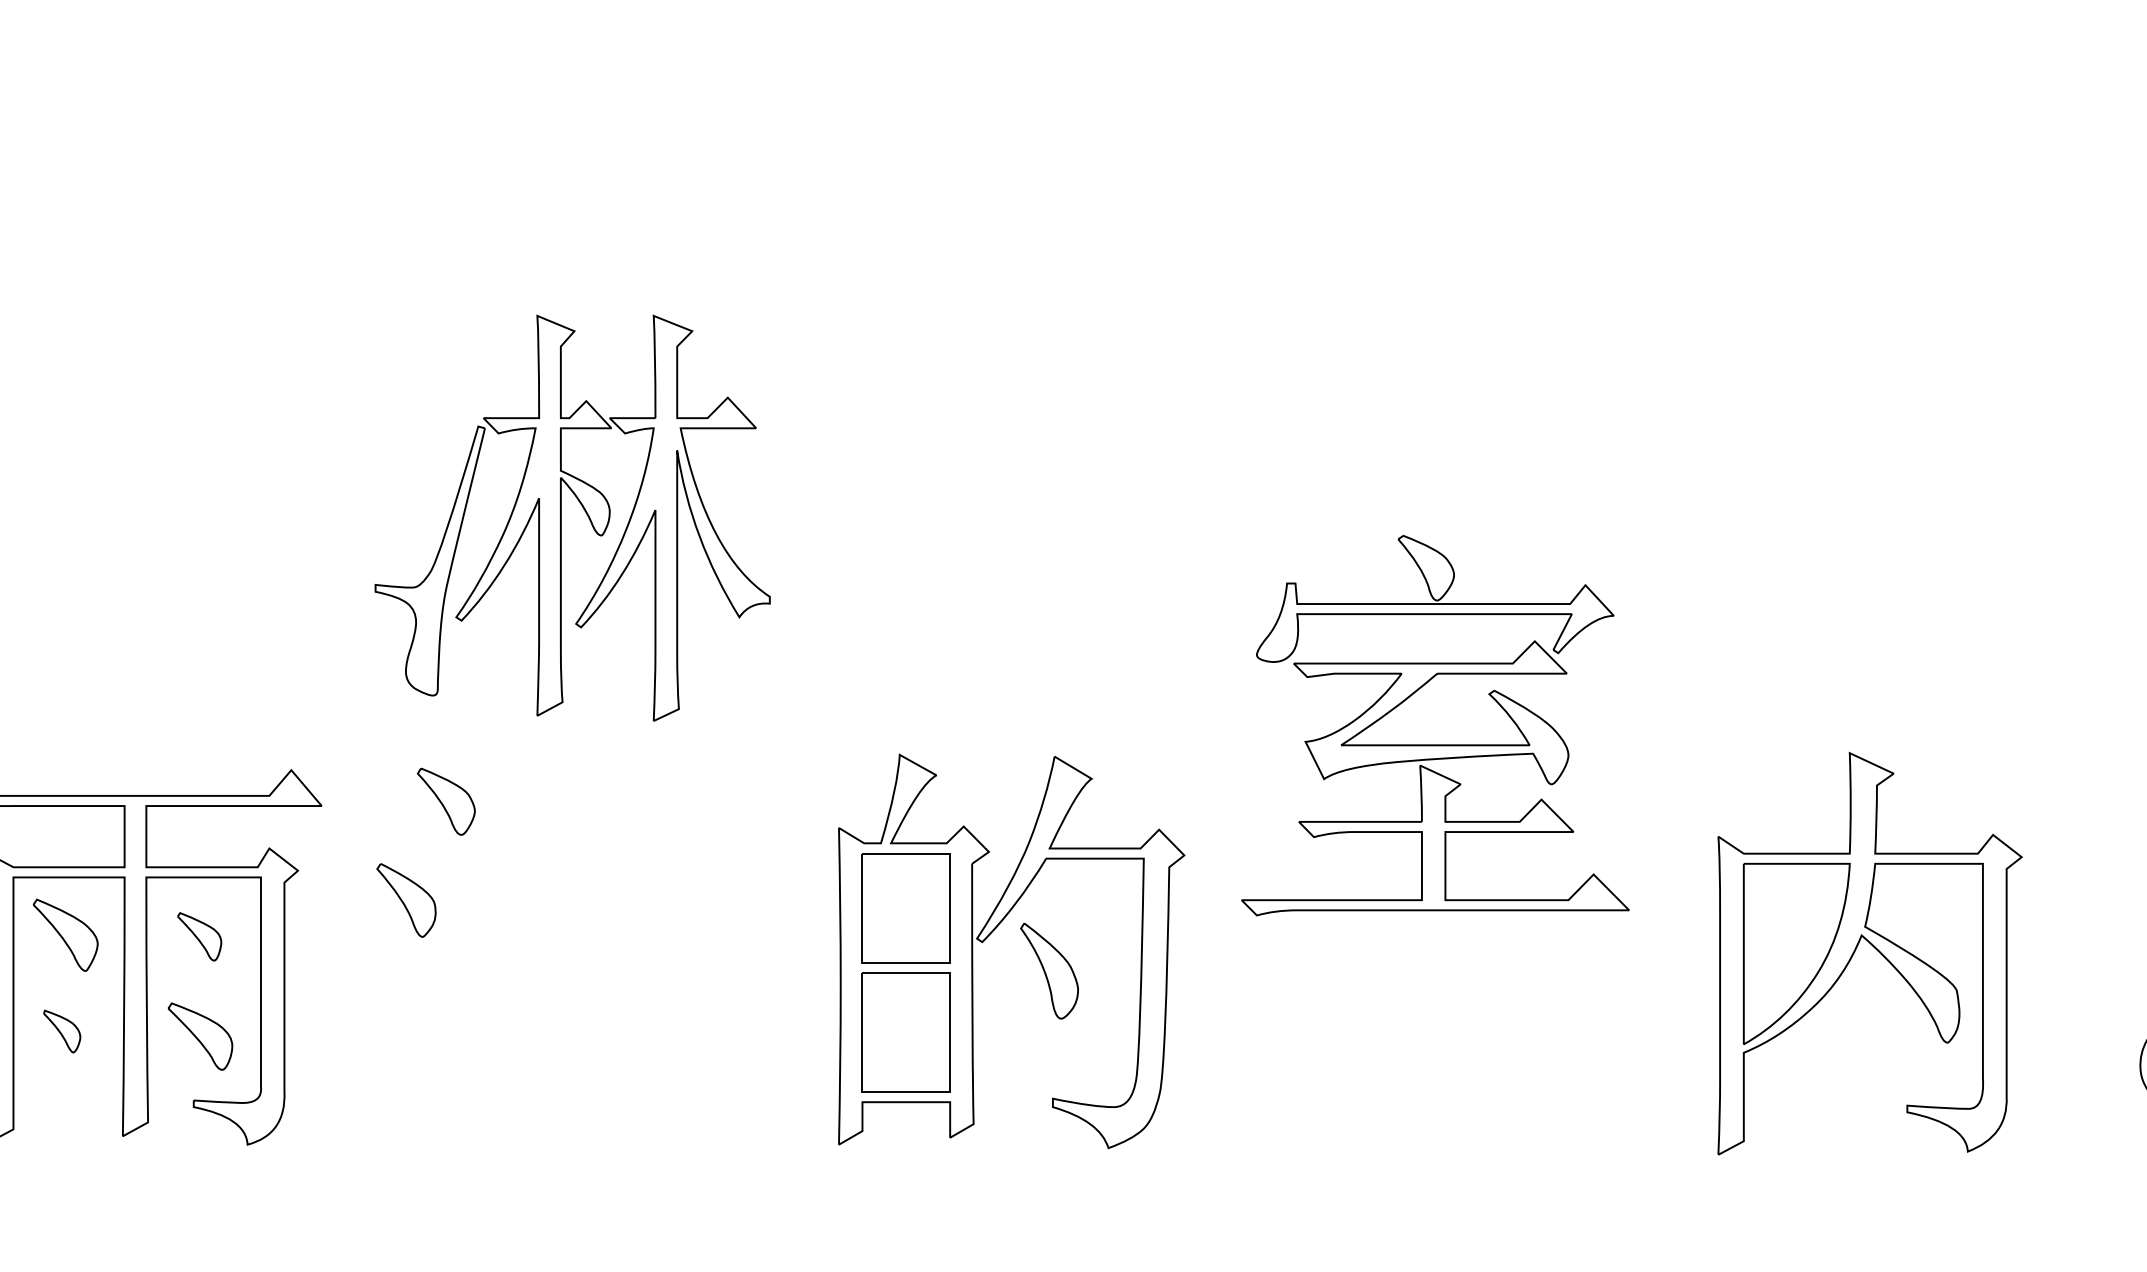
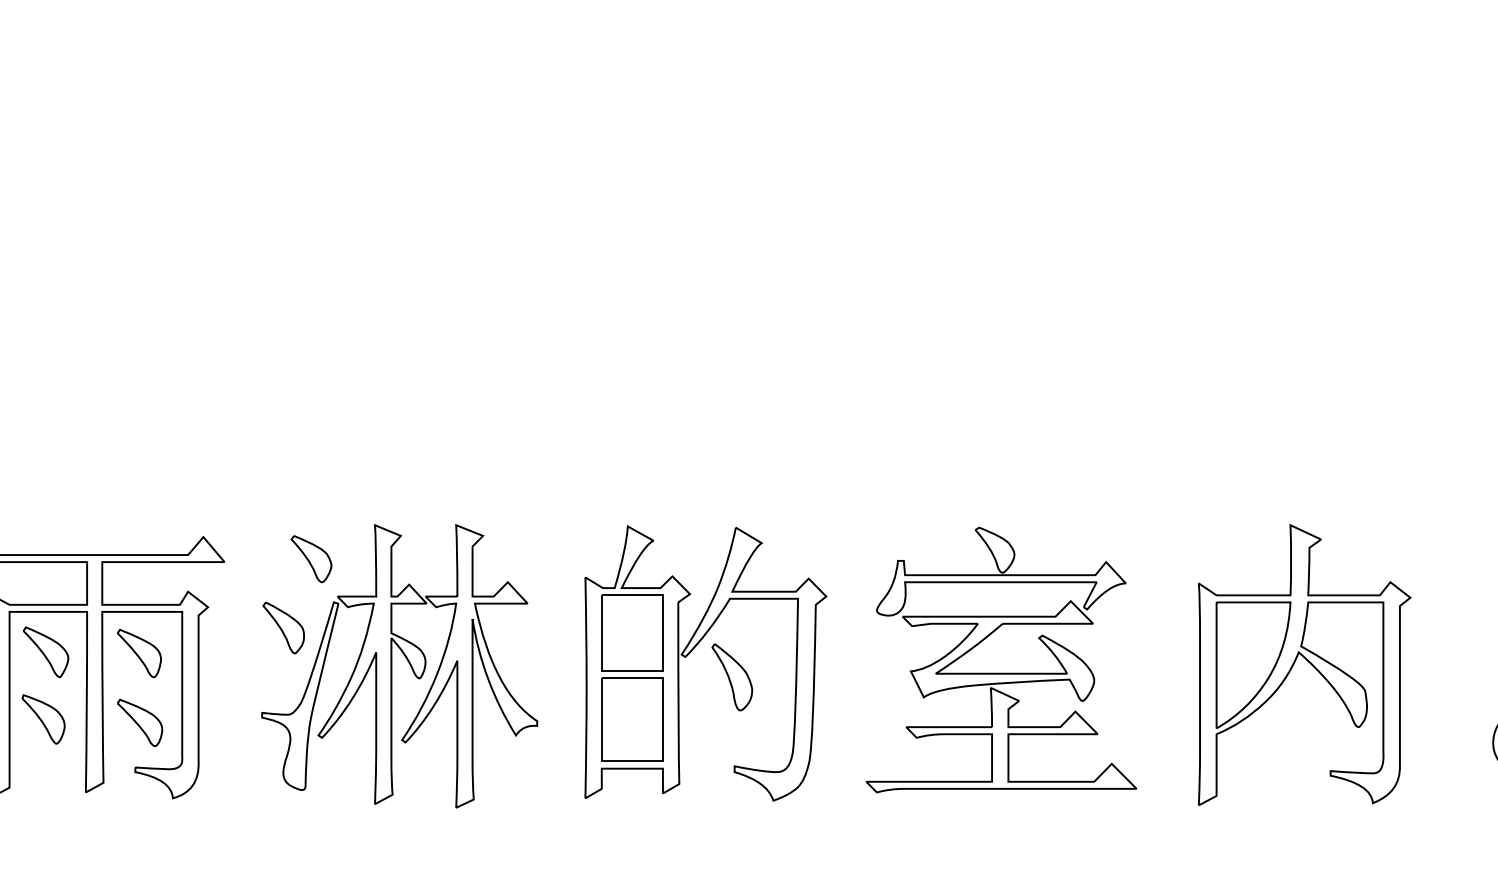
part: (562, 518) -> (392, 666), moved
part: (1435, 743) -> (1001, 672), moved
part: (199, 935) -> (139, 652), size x1.43
part: (62, 1031) -> (43, 719), size x1.67

